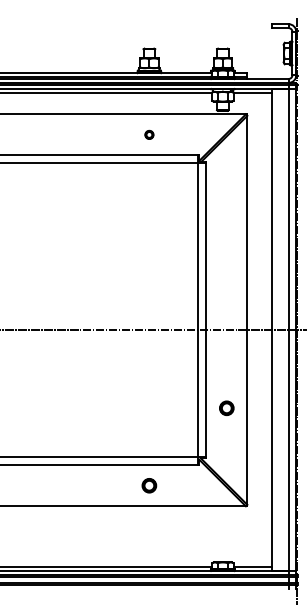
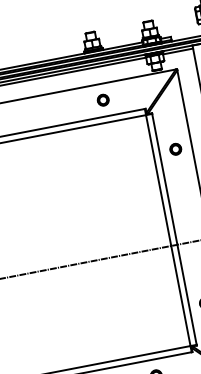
part: (149, 134) -> (103, 99), size x1.67
part: (226, 211) -> (175, 148), added

